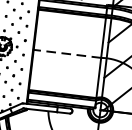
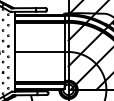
line: (66, 54) -> (39, 52), dashed -> solid

